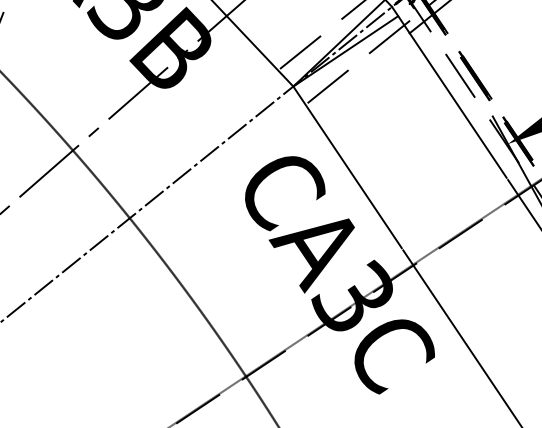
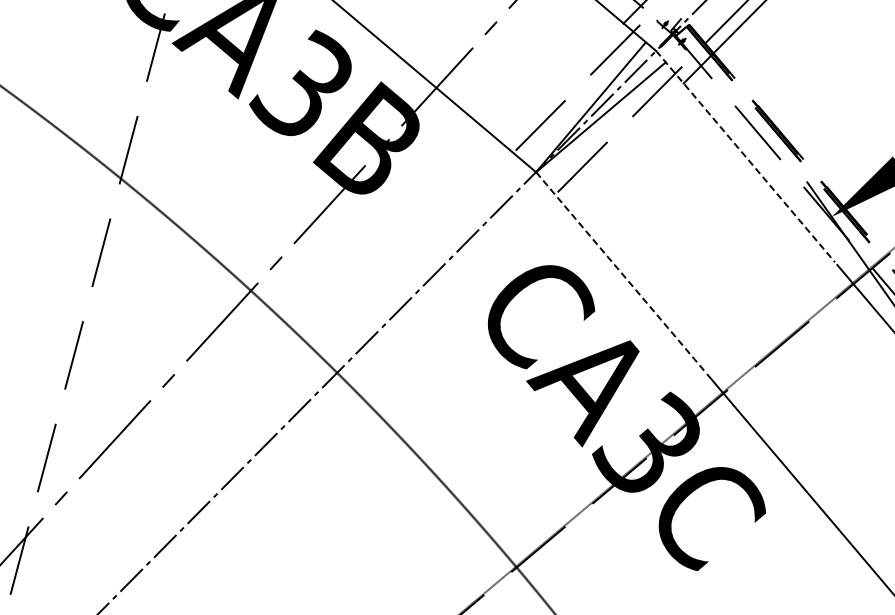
line: (449, 92) -> (745, 156), solid -> dashed
line: (347, 167) -> (620, 272), solid -> dashed

